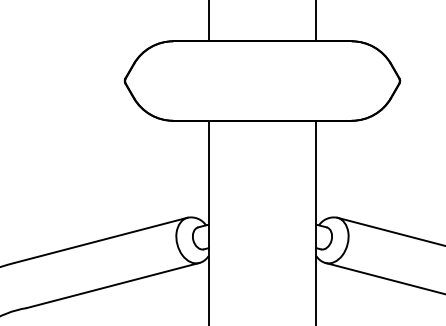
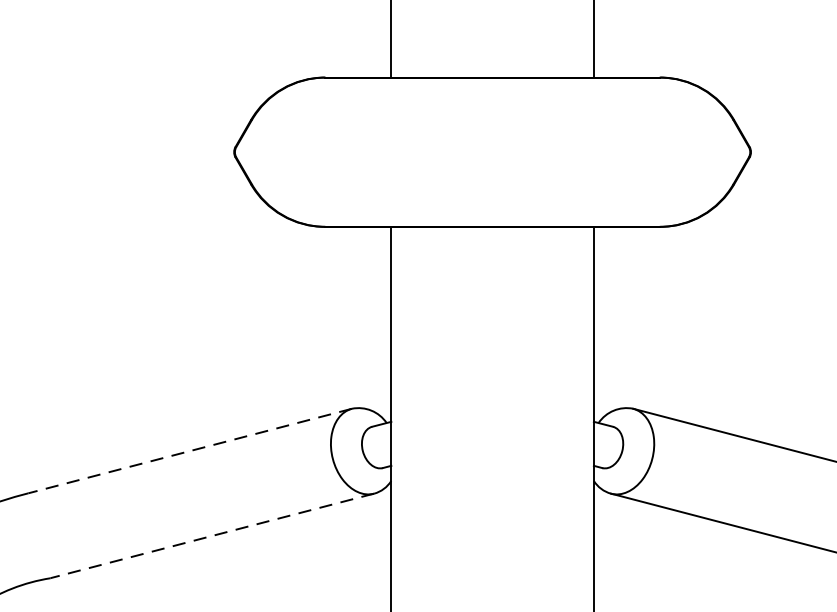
line: (100, 240) -> (188, 451), solid -> dashed
line: (112, 285) -> (211, 535), solid -> dashed

